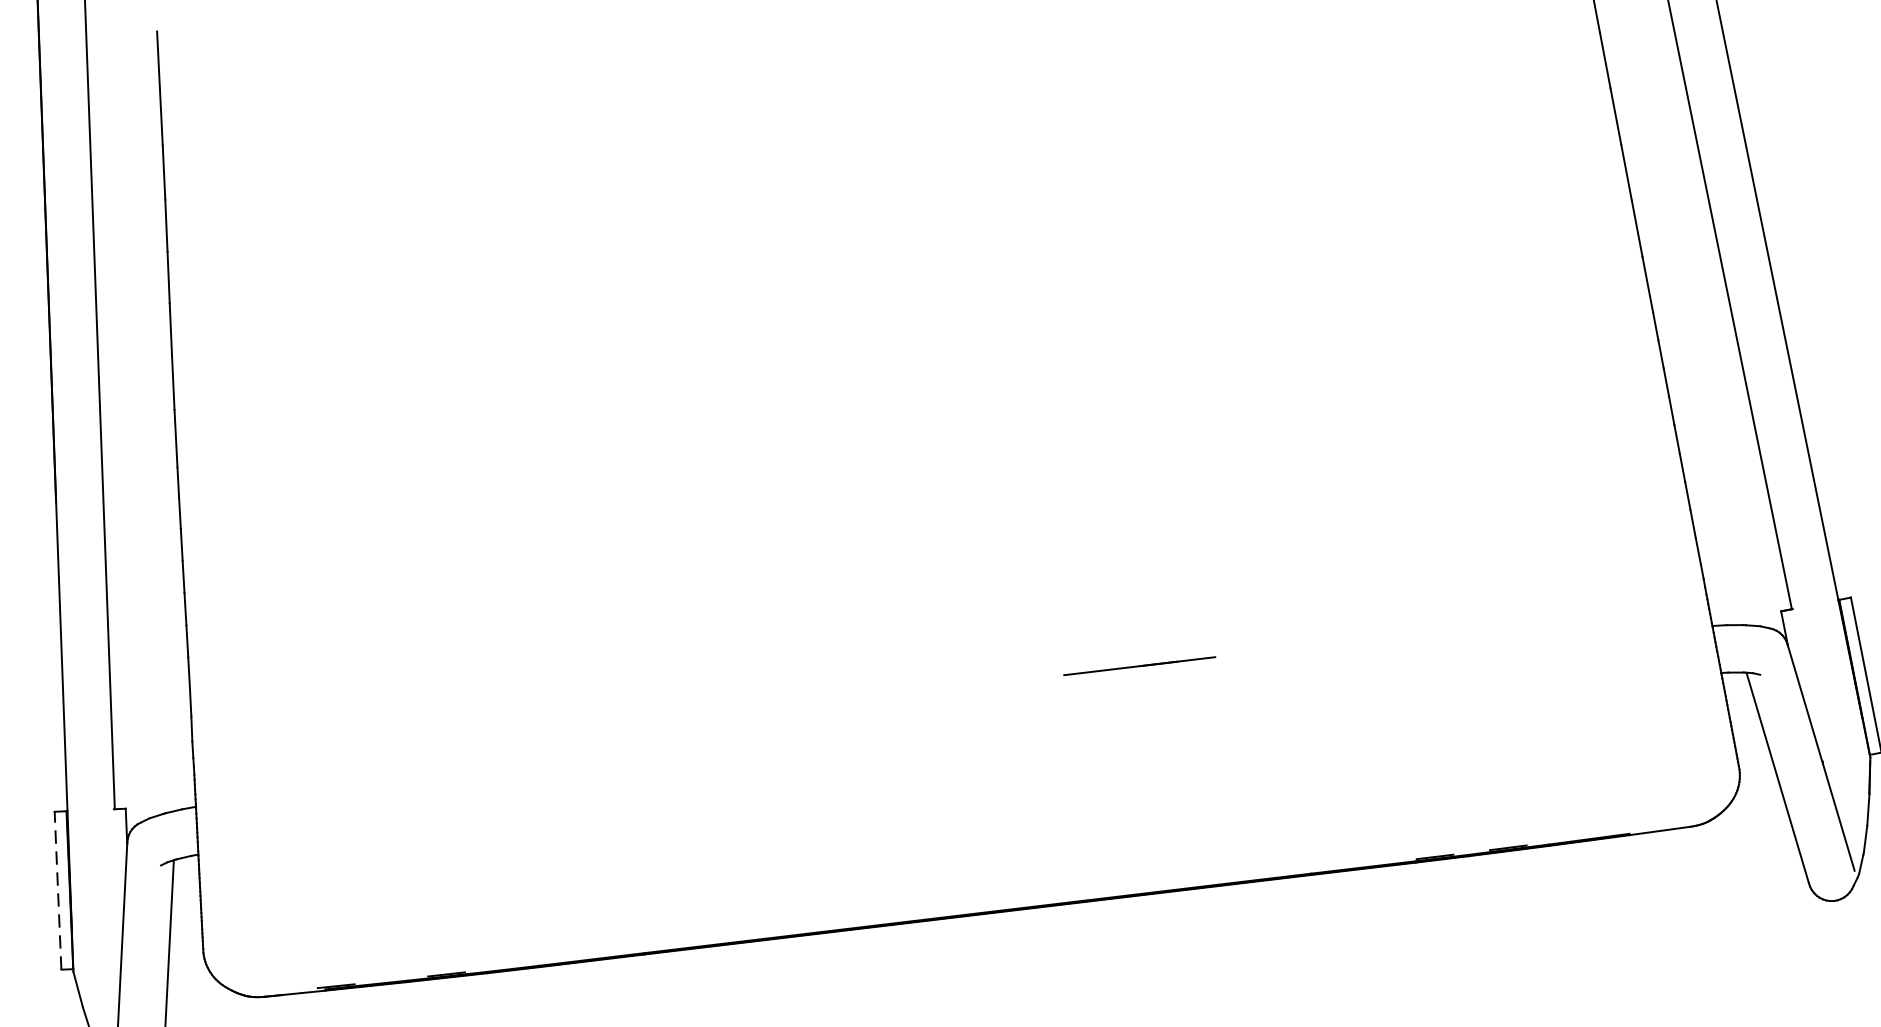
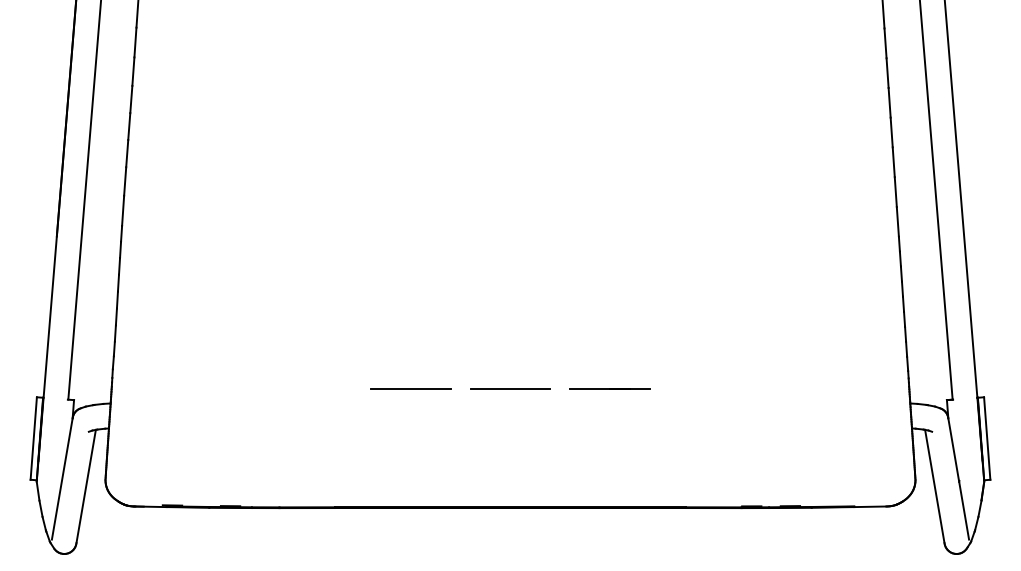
line: (950, 688) -> (510, 388), added
line: (761, 710) -> (410, 388), added
line: (57, 890) -> (33, 438), dashed -> solid

